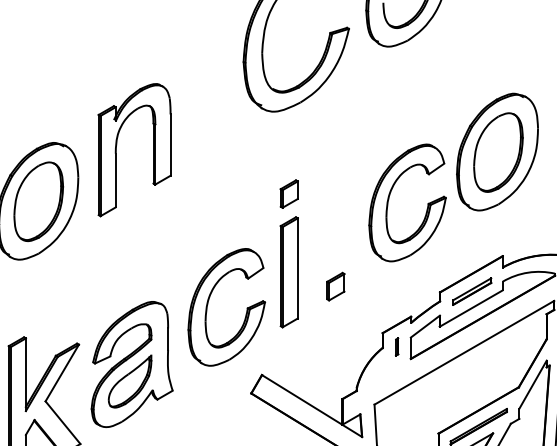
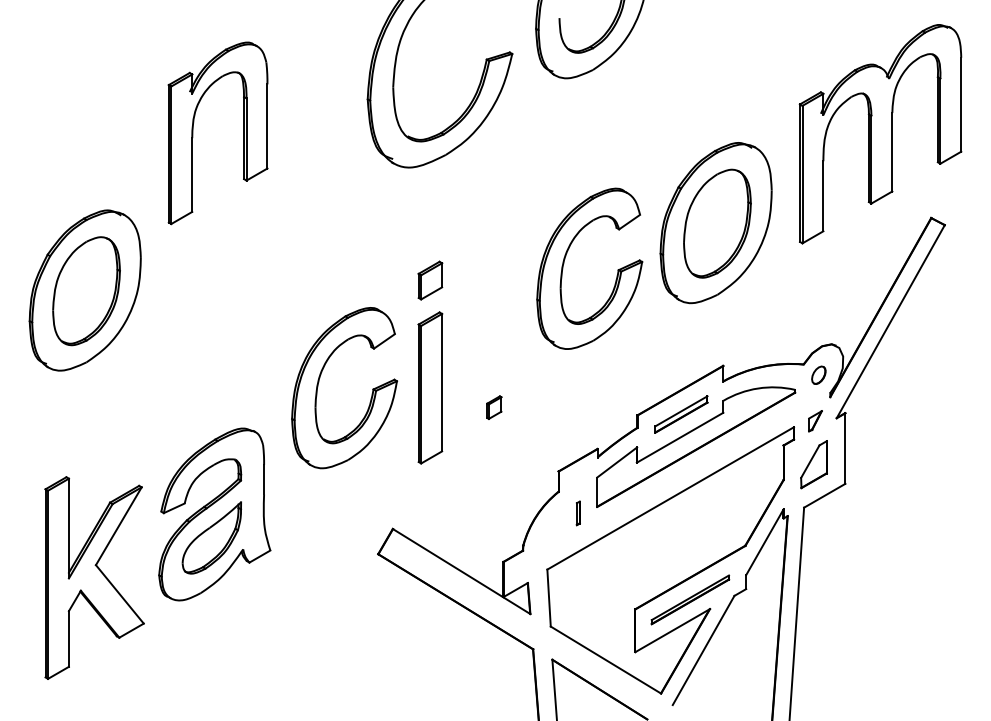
part: (116, 150) -> (193, 133), moved
part: (389, 199) -> (564, 263), moved
part: (336, 286) -> (494, 407), size x0.6
part: (208, 303) -> (319, 382), moved
part: (396, 347) -> (577, 513), moved

